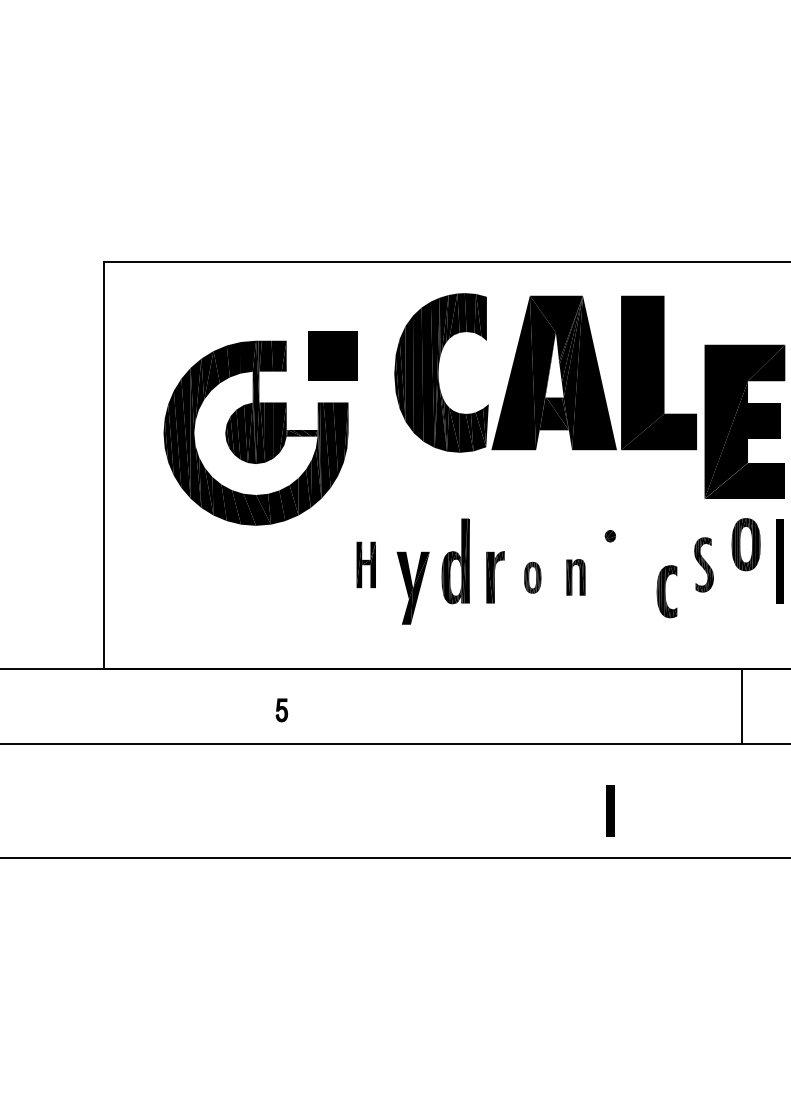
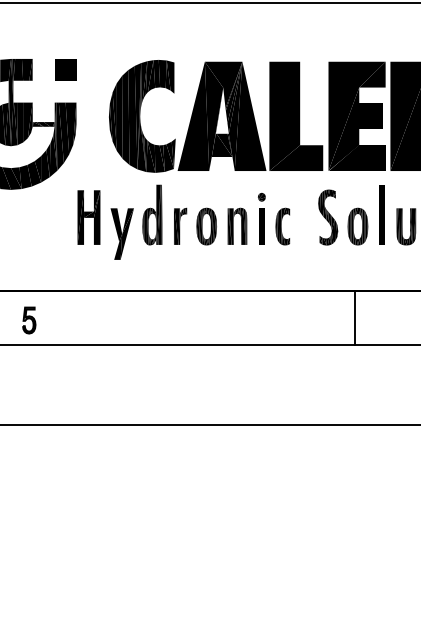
part: (333, 356) -> (65, 70), size x0.62
part: (545, 372) -> (215, 116), moved
part: (745, 544) -> (357, 226), moved
part: (366, 564) -> (89, 217), size x1.67
part: (703, 564) -> (327, 217), size x1.43
part: (532, 577) -> (206, 226), size x1.67
part: (575, 577) -> (237, 226), size x1.43
part: (666, 591) -> (282, 226), moved
part: (281, 710) -> (29, 320), size x1.67
part: (610, 810) -> (261, 226), moved

